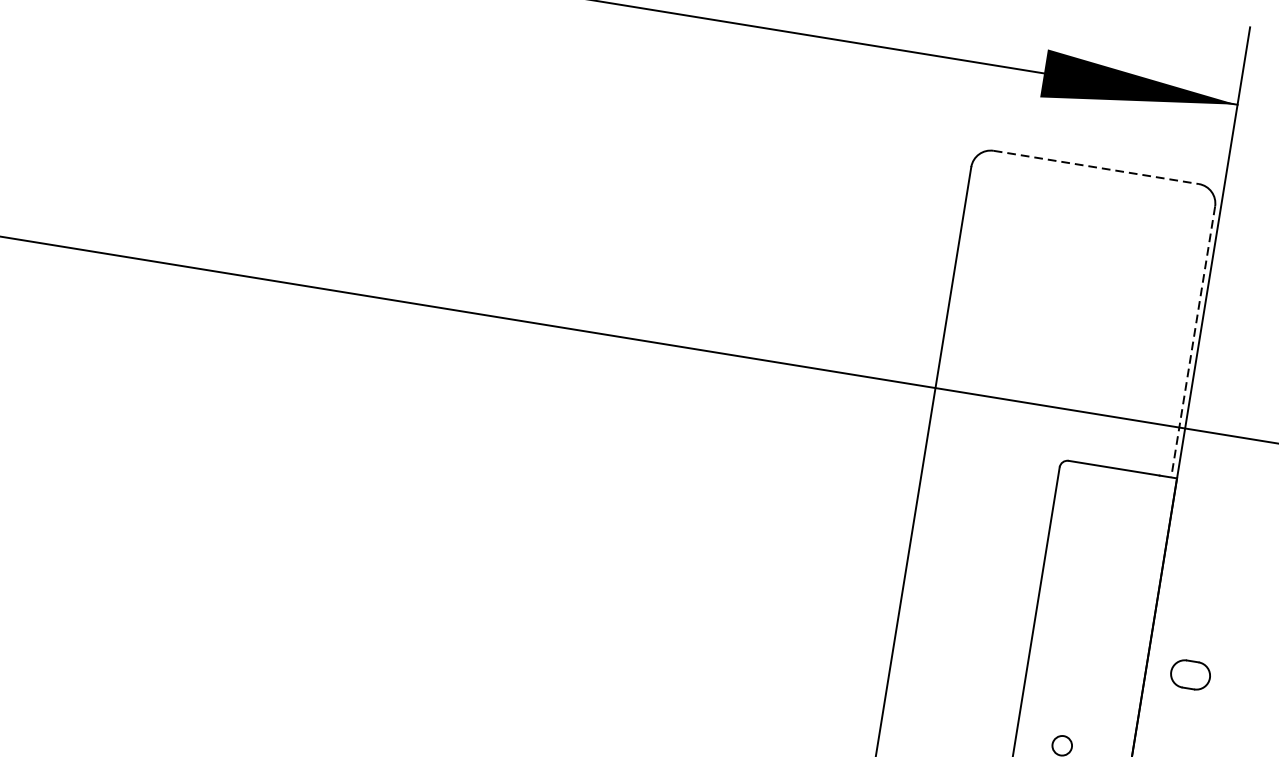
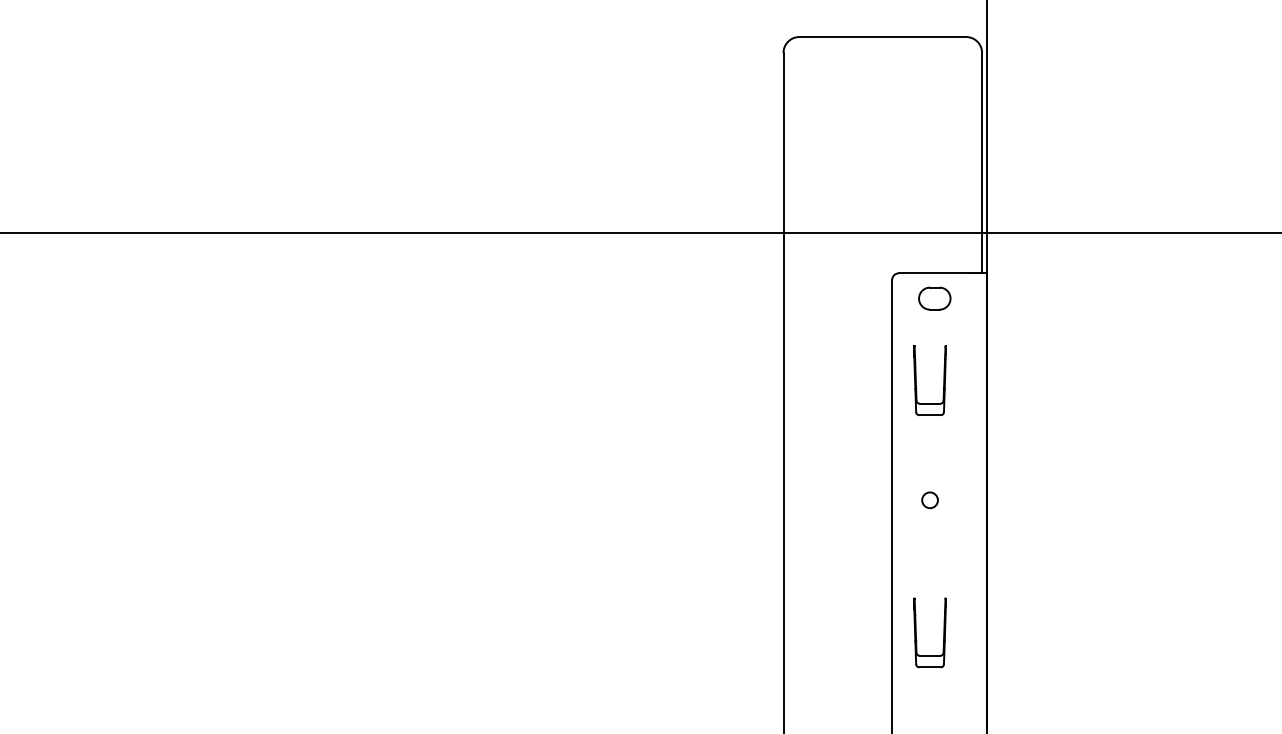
line: (1095, 167) -> (882, 37), dashed -> solid
line: (1193, 342) -> (982, 163), dashed -> solid
part: (1069, 595) -> (916, 380), added
part: (1190, 674) -> (934, 298), moved

